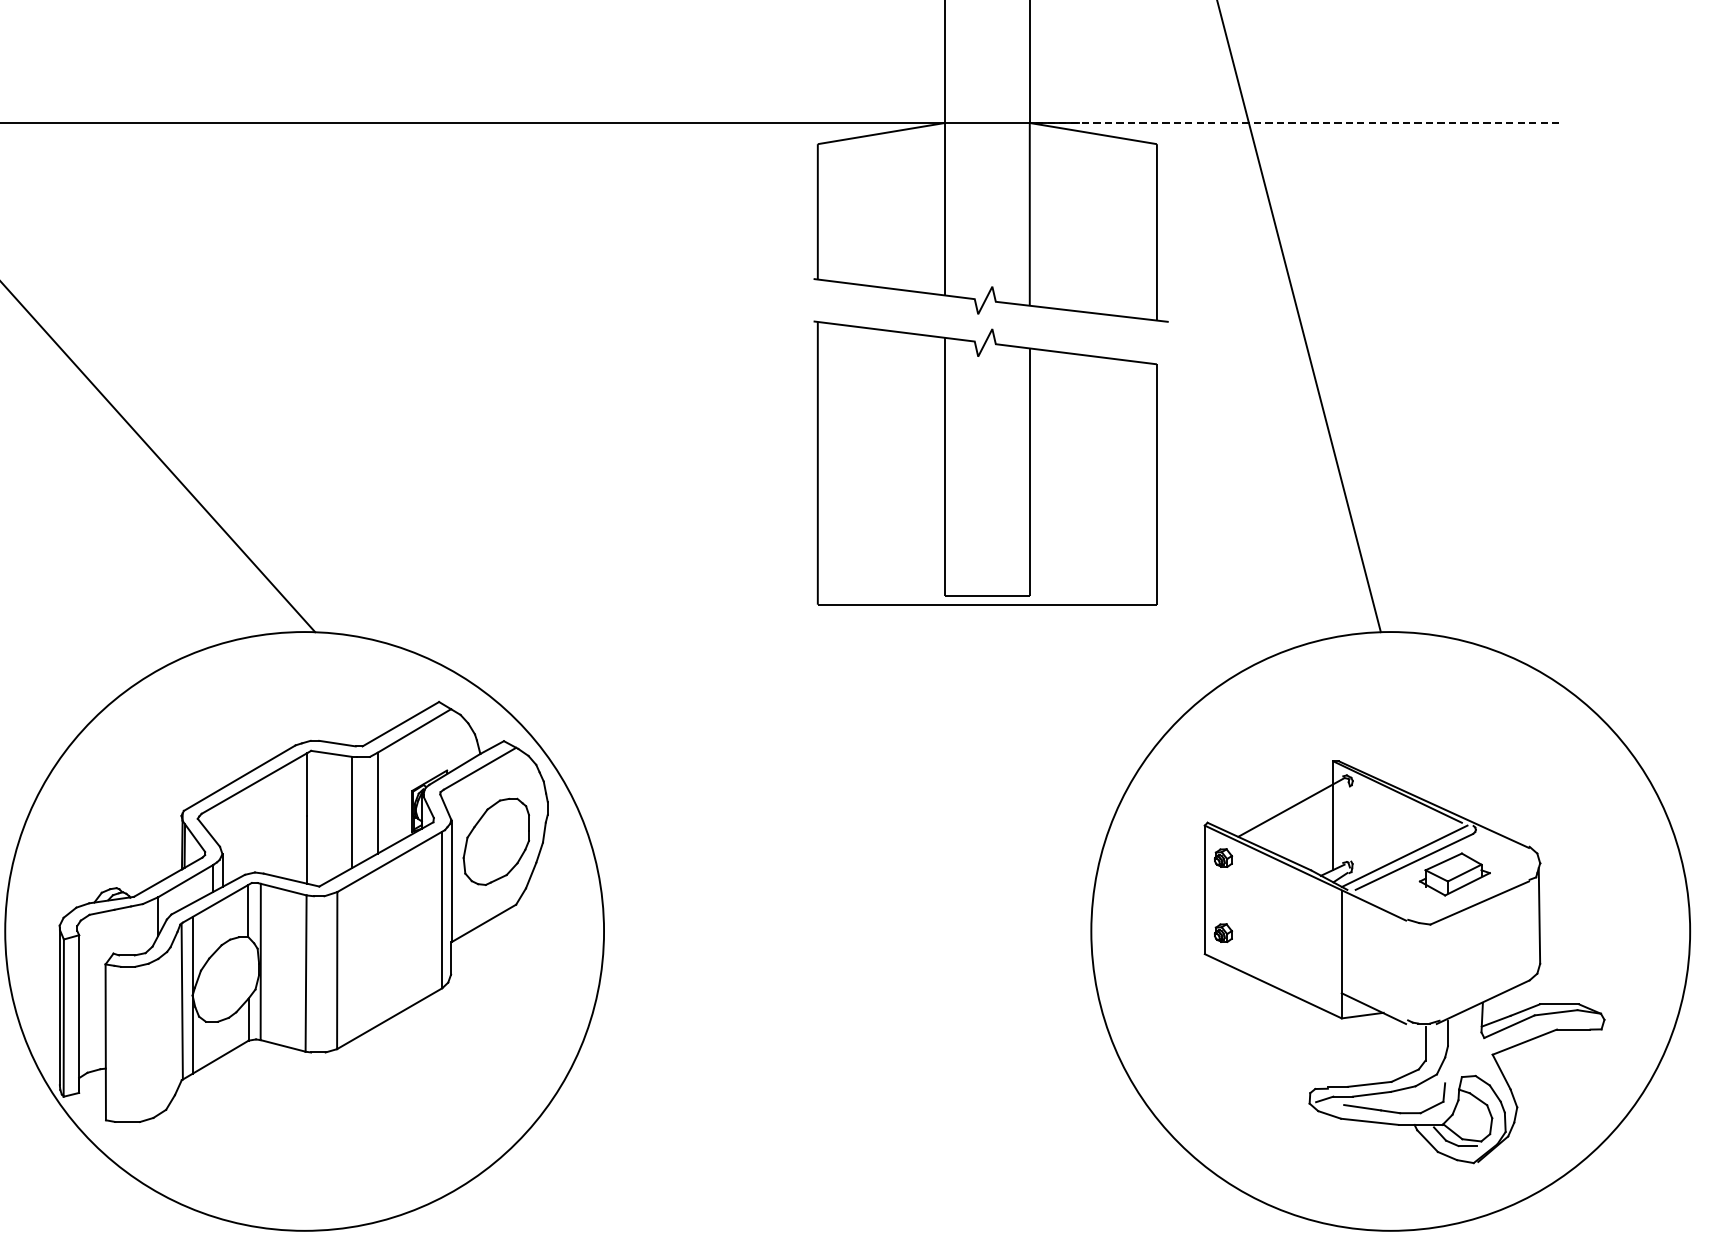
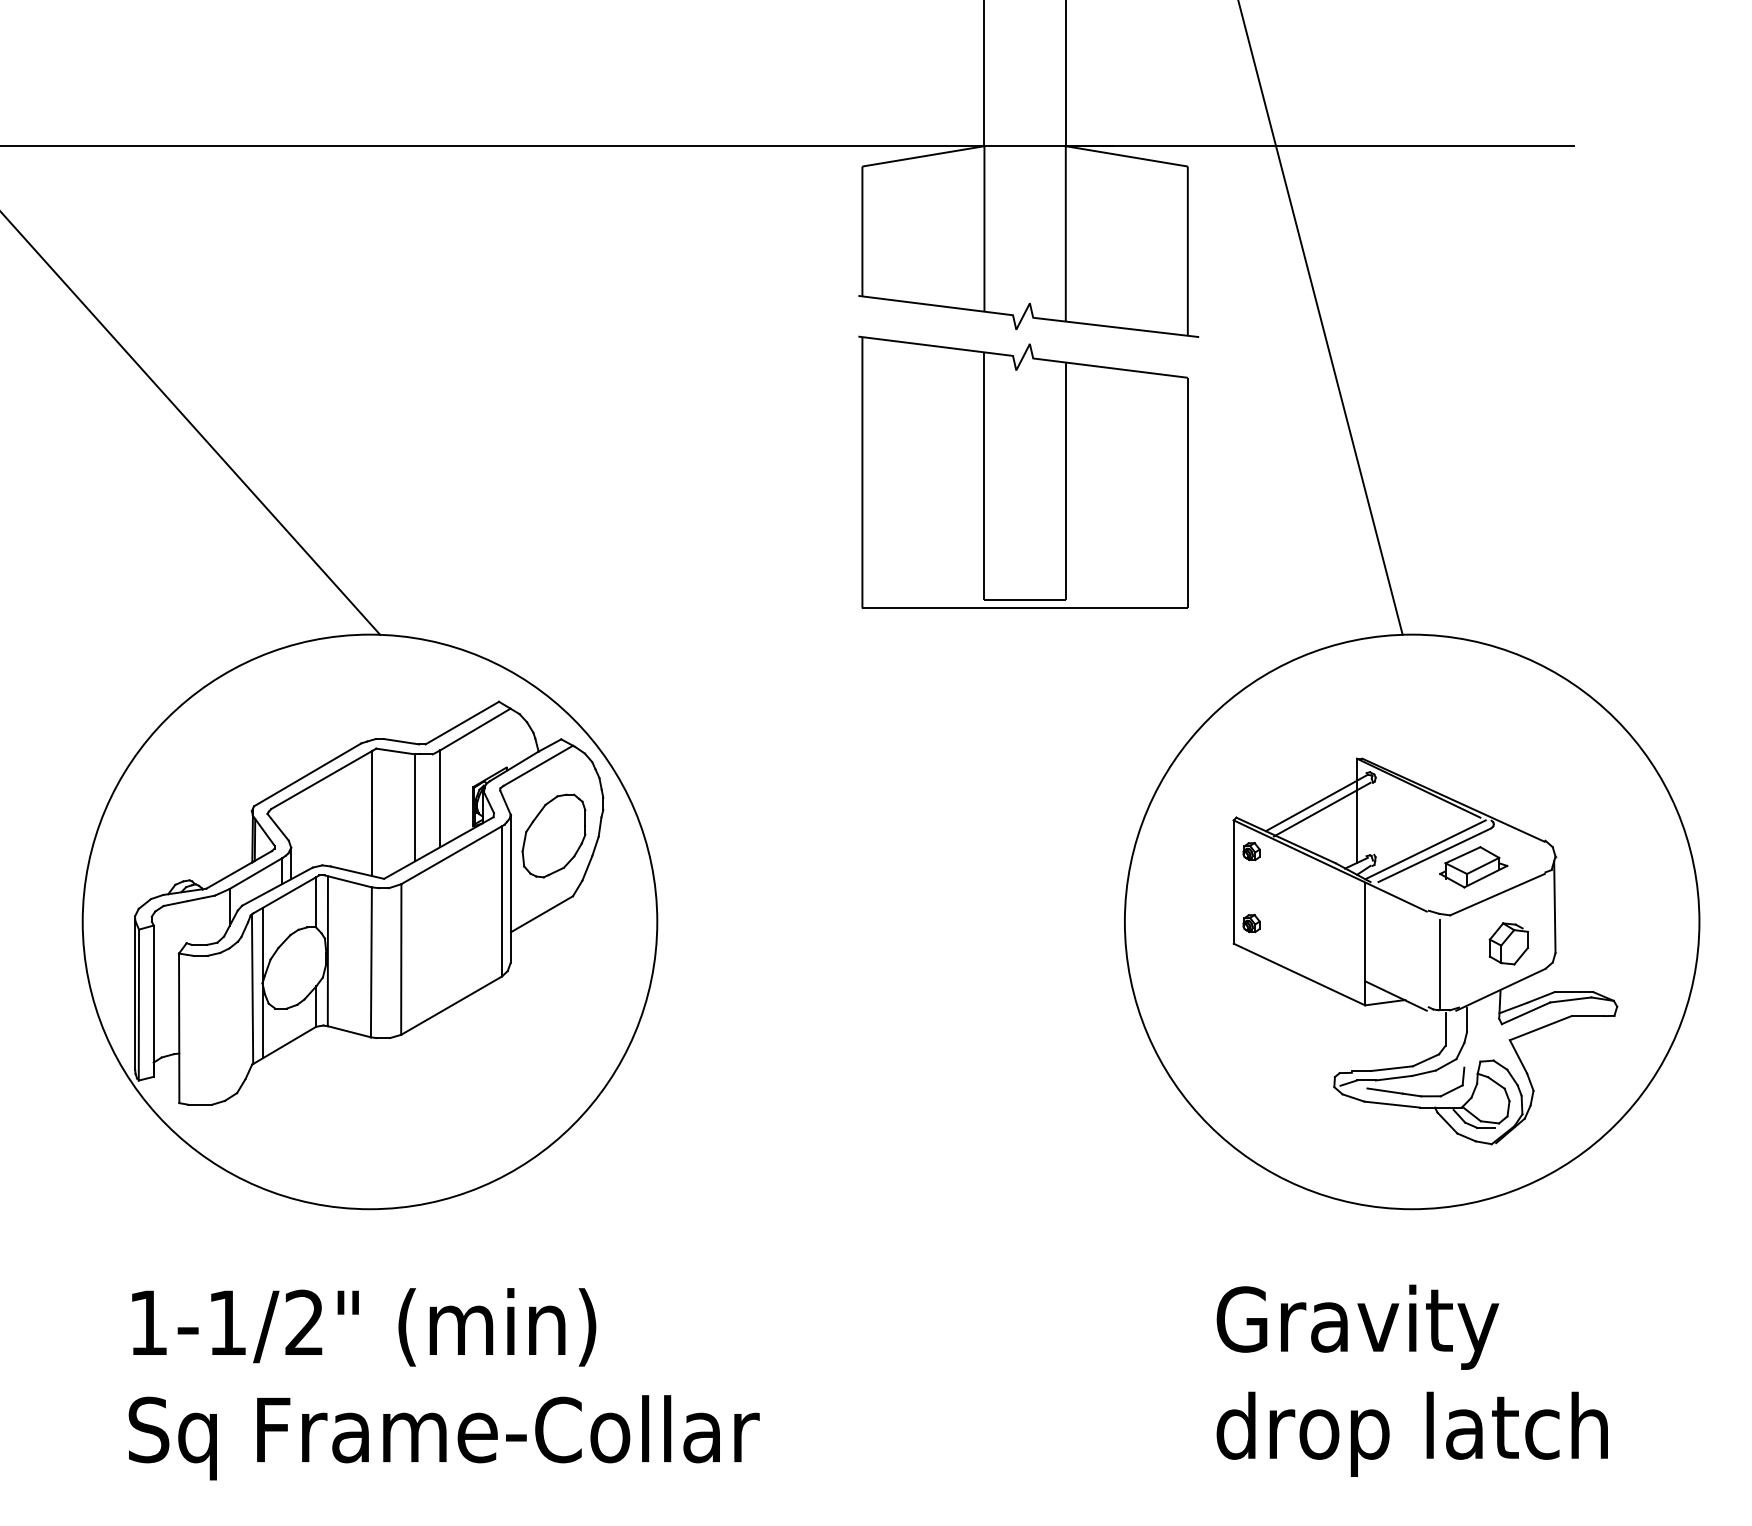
line: (1294, 123) -> (1319, 146), dashed -> solid
line: (1296, 814) -> (1321, 809), added
part: (1491, 953) -> (1508, 943), added
line: (1420, 974) -> (1440, 963), added

